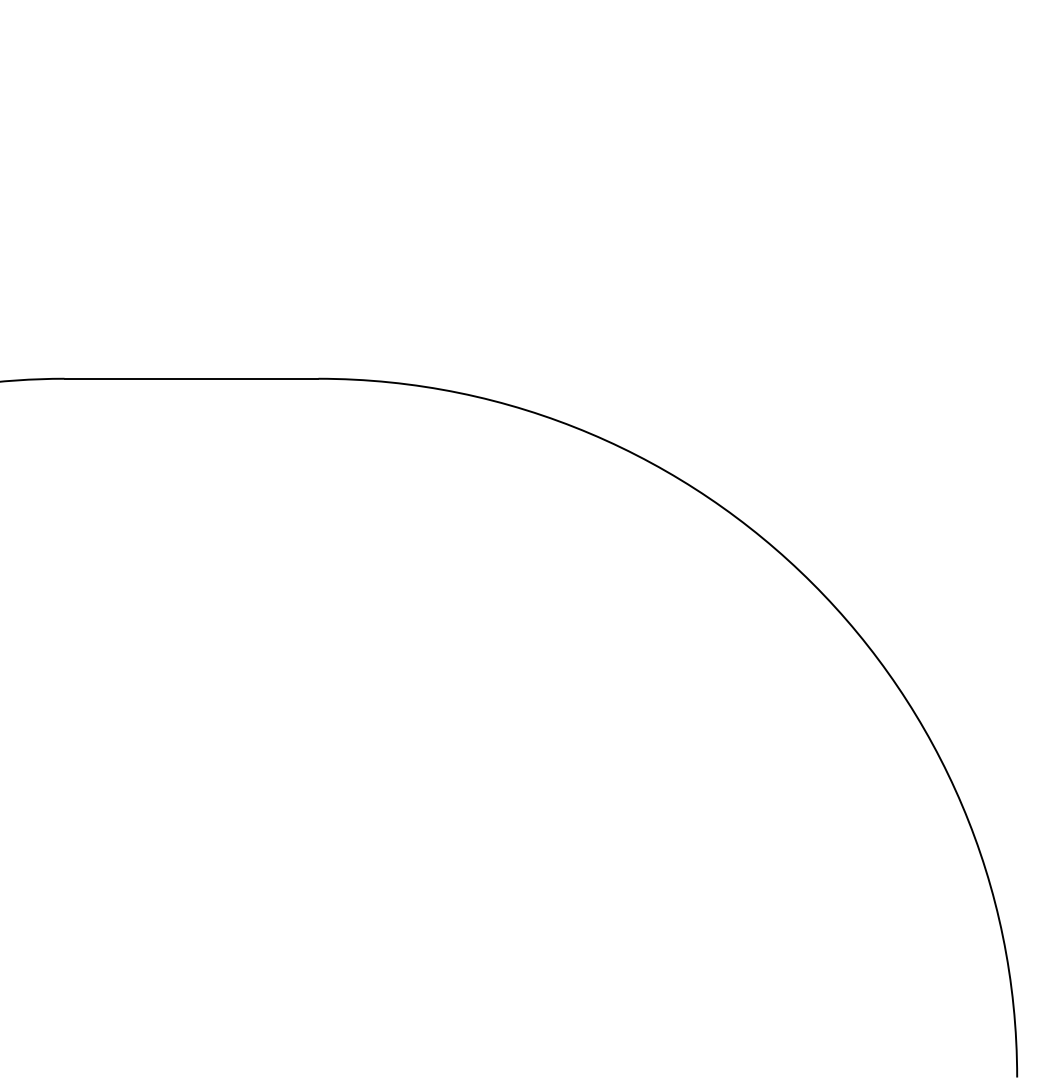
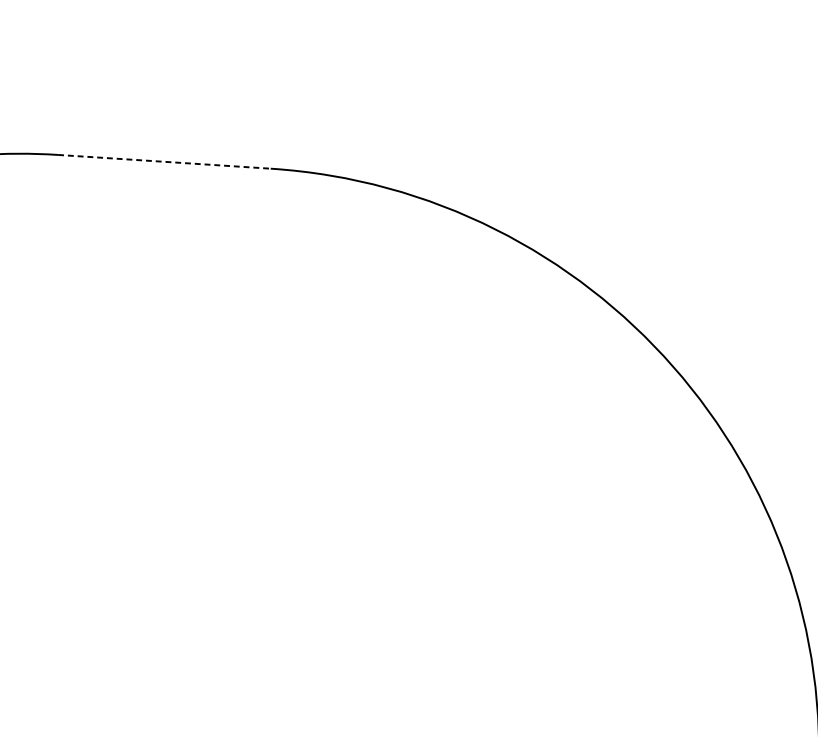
line: (191, 378) -> (164, 161), solid -> dashed

